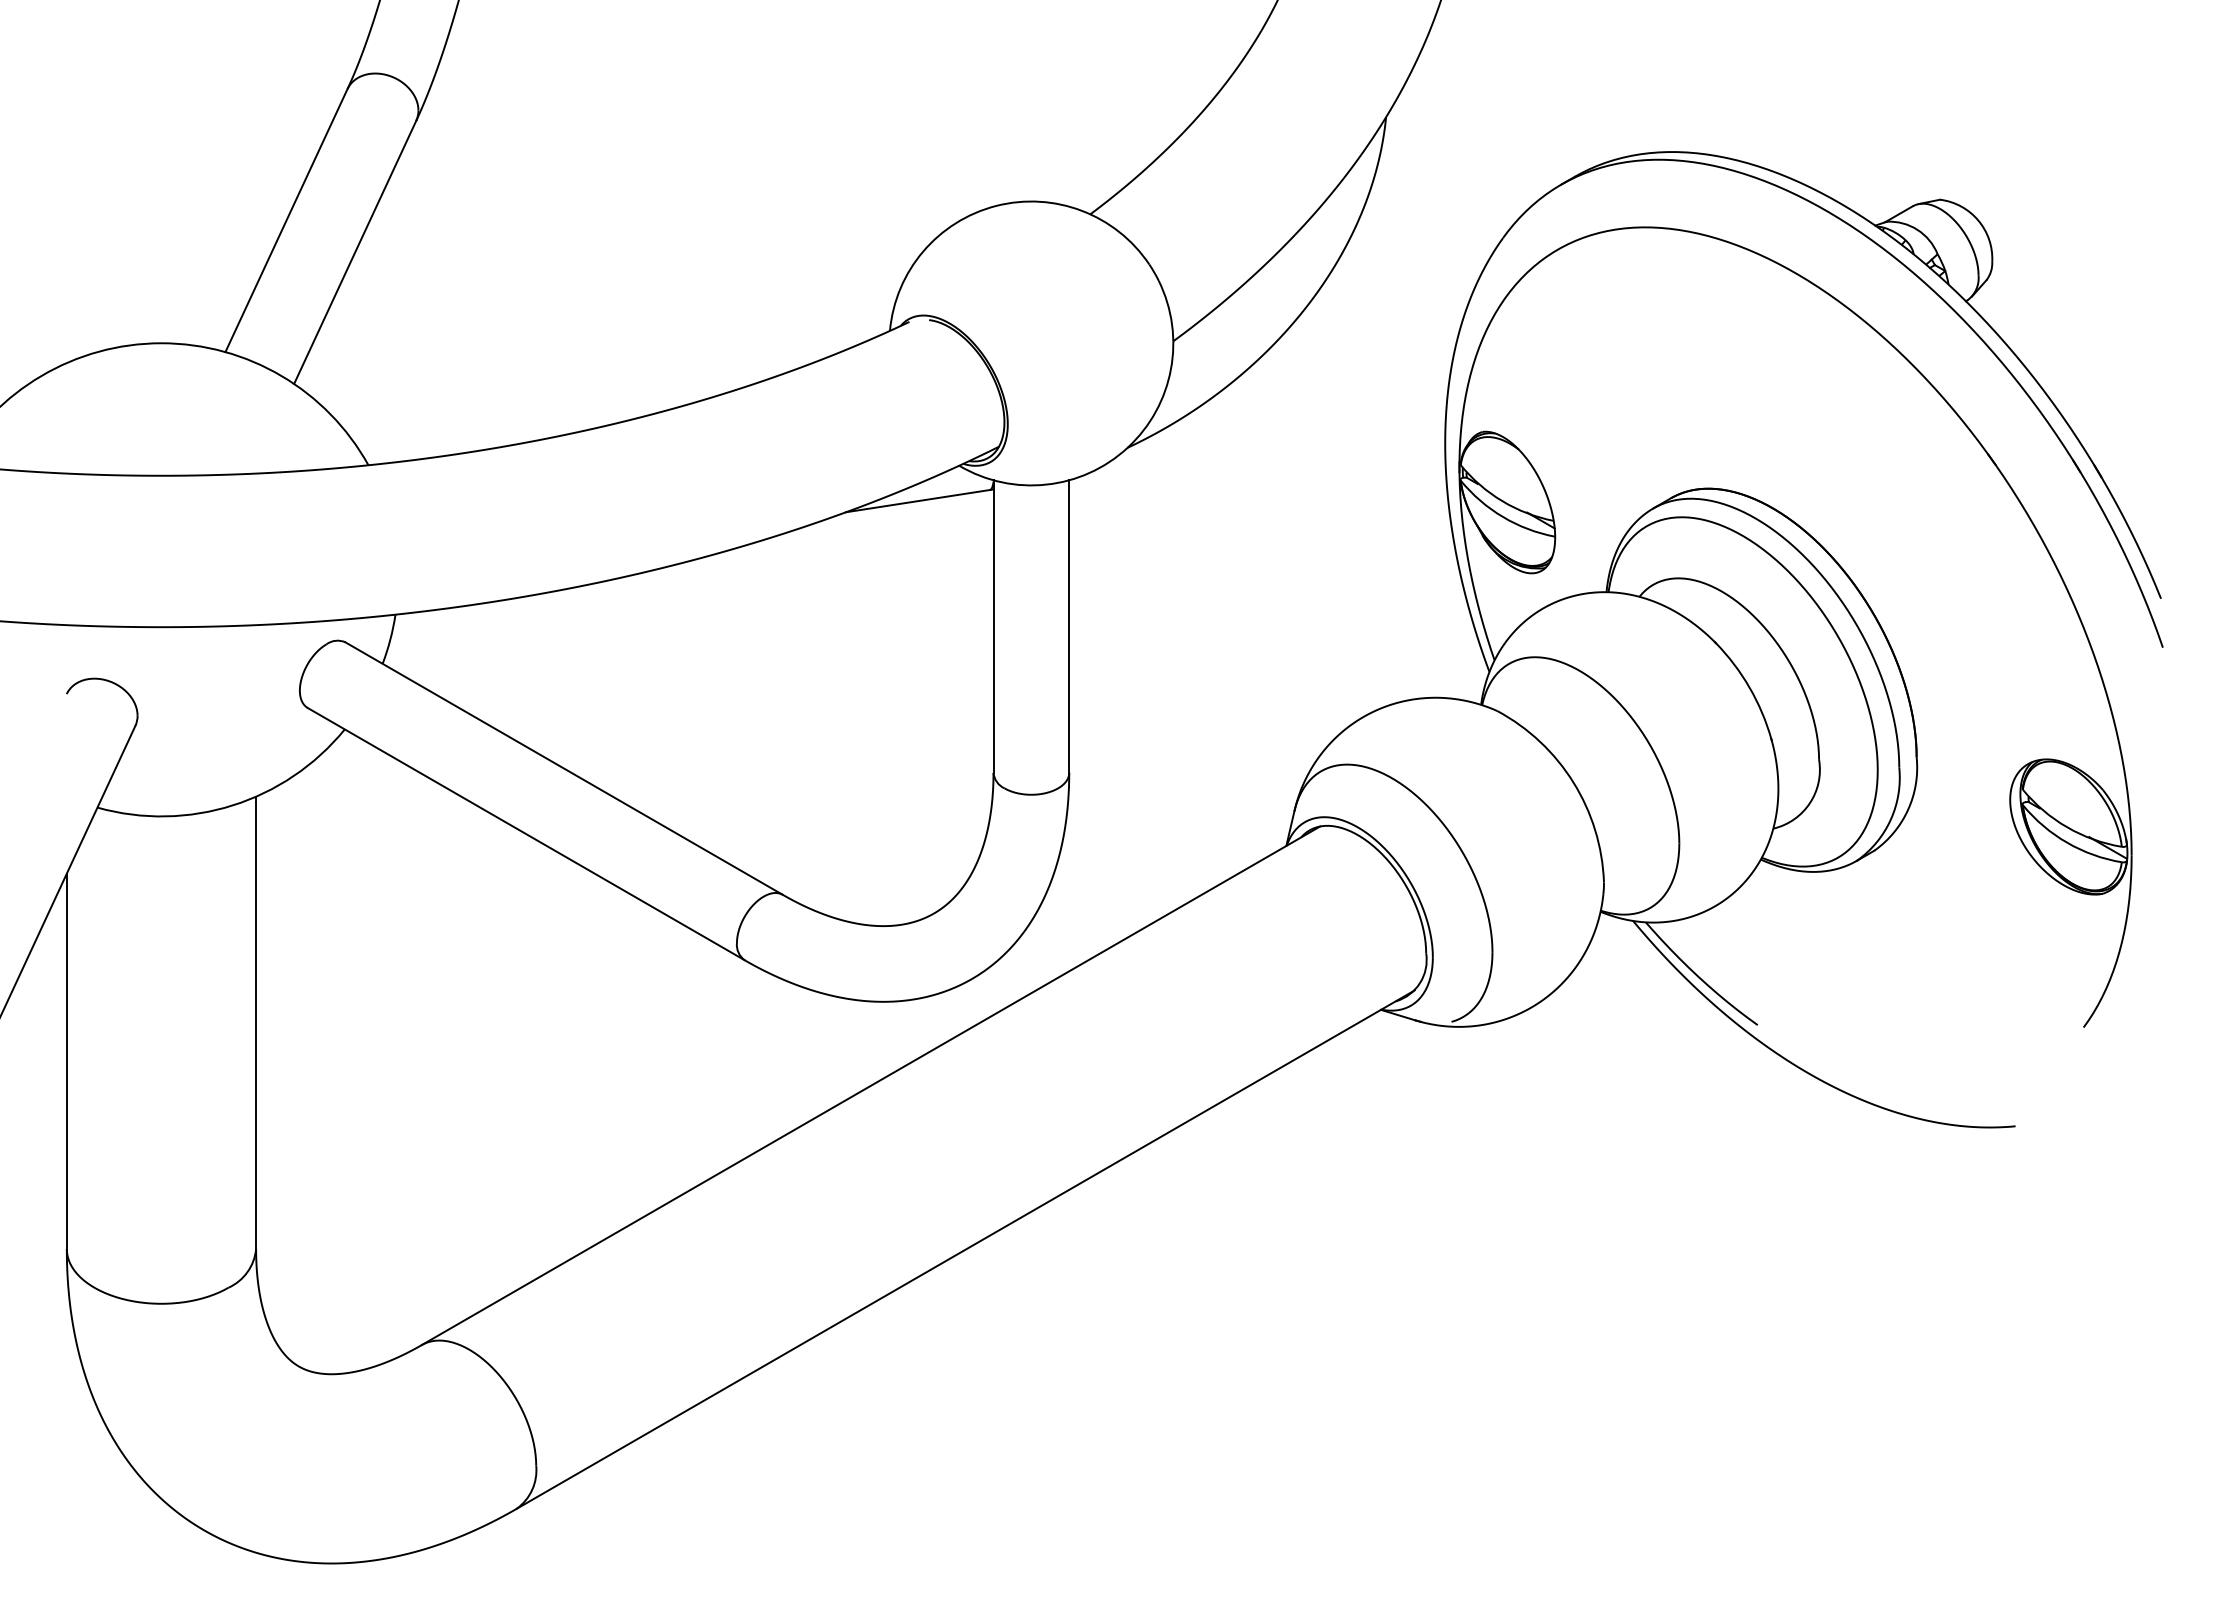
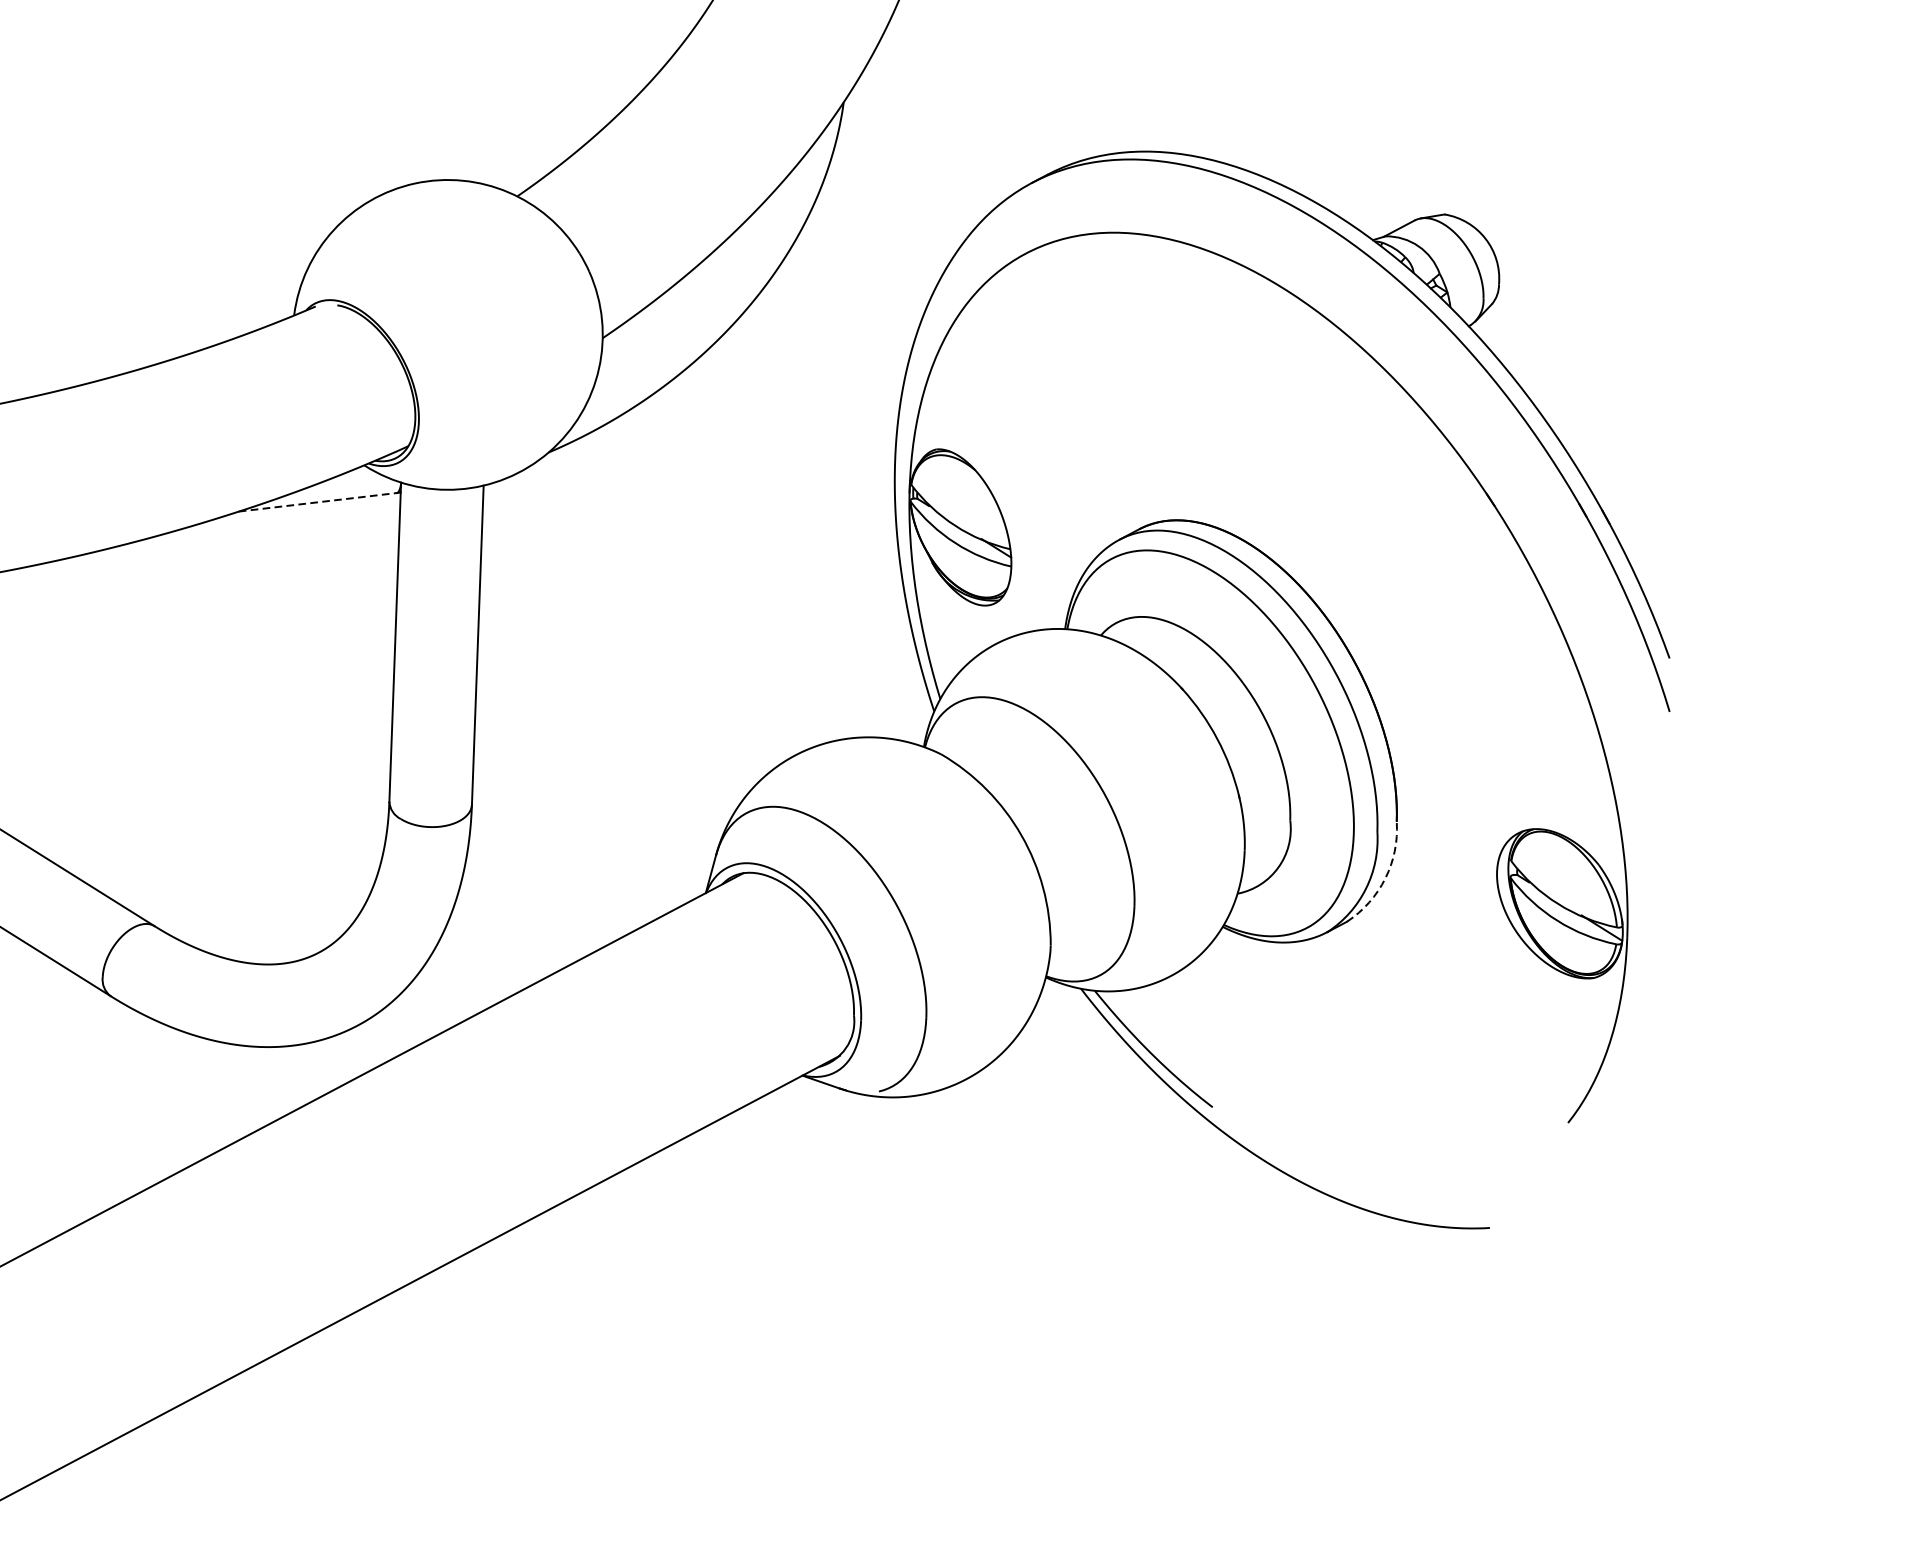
line: (917, 501) -> (317, 502), solid -> dashed
arc: (1908, 809) -> (1385, 878), solid -> dashed

